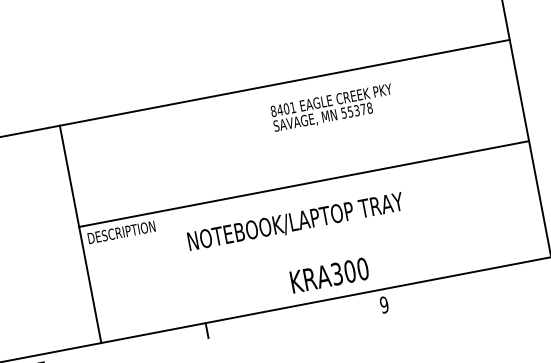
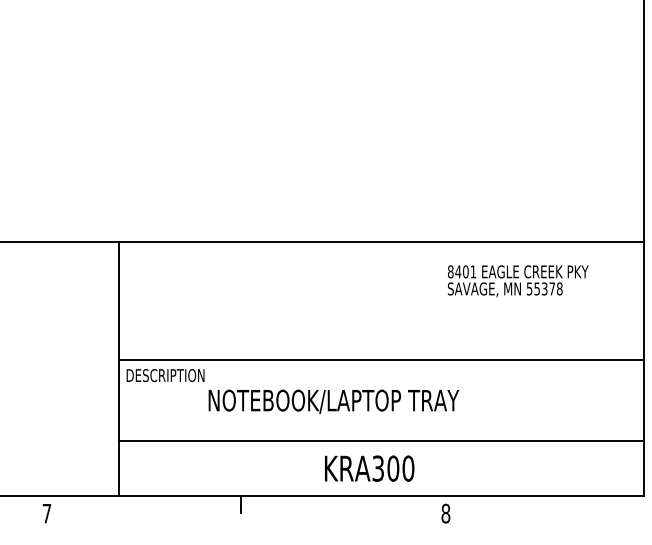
text: (332, 108) -> (517, 281), moved
text: (295, 222) -> (333, 401), moved
line: (317, 253) -> (381, 441), added
text: (329, 275) -> (369, 468), moved
text: (384, 304) -> (445, 513), 9 -> 8

